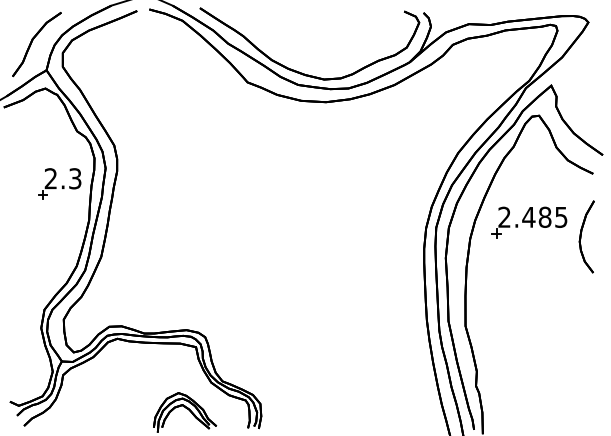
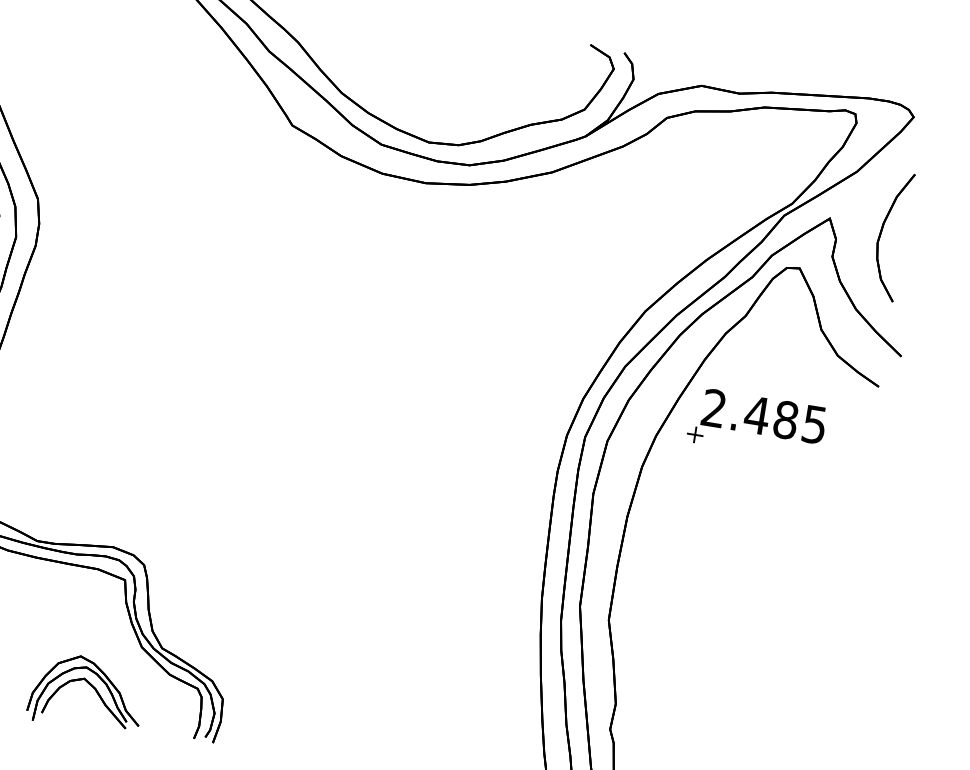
part: (529, 222) -> (756, 424), moved
part: (586, 236) -> (891, 235), moved

